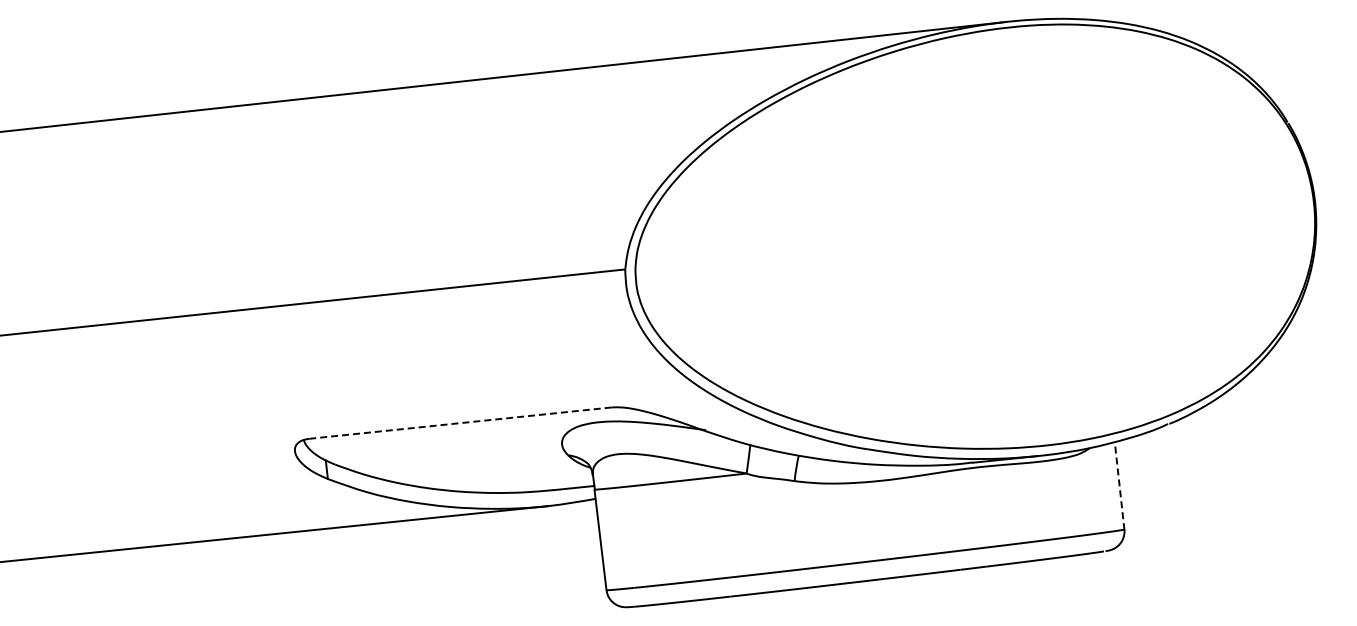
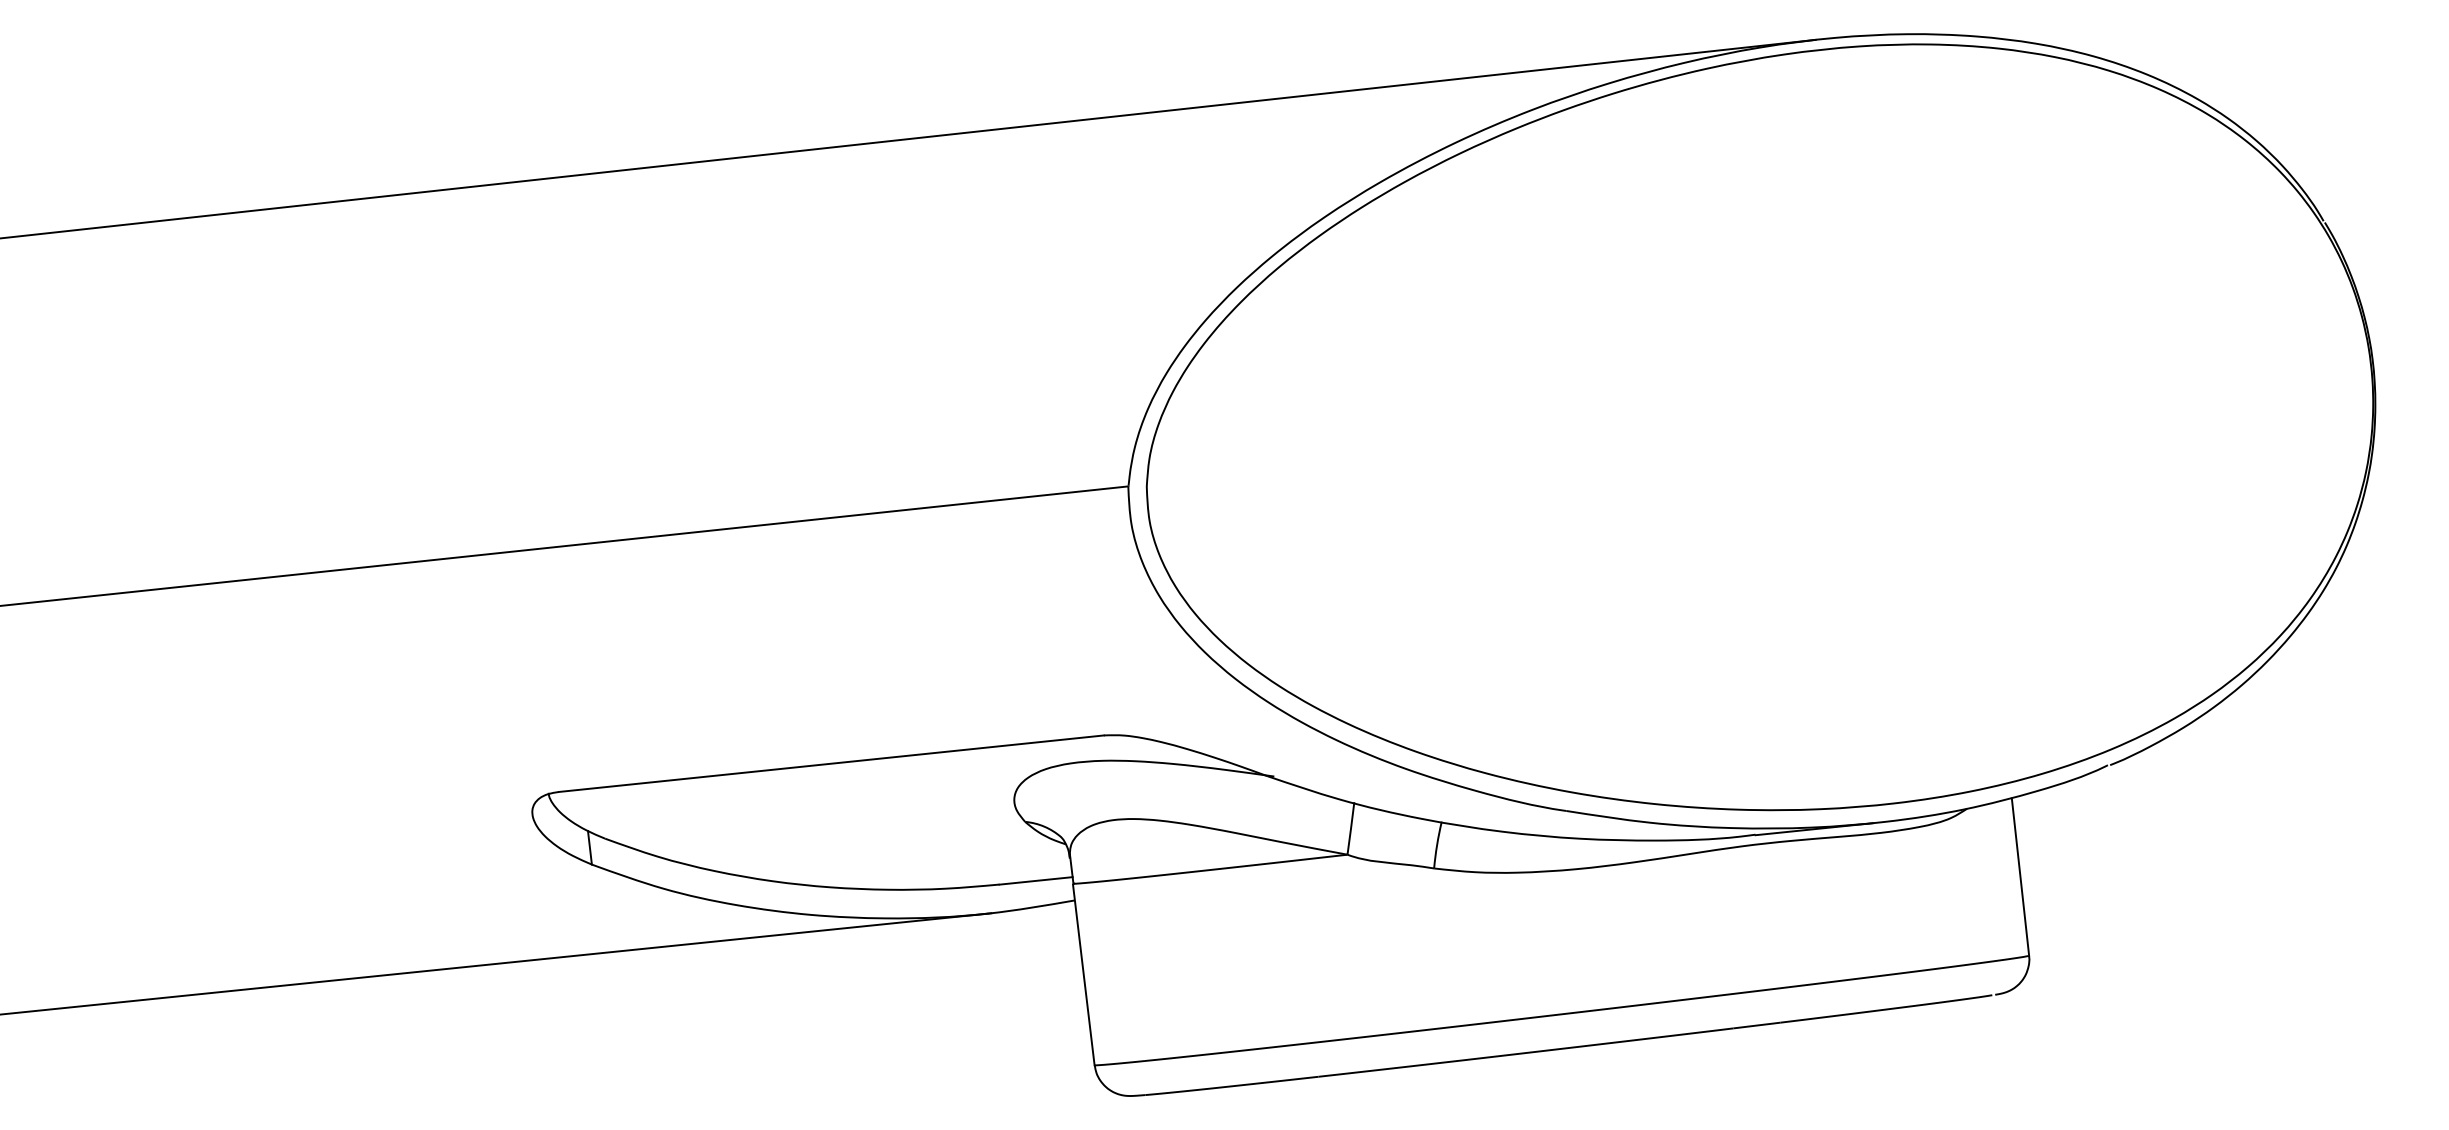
line: (460, 423) -> (831, 764), dashed -> solid
line: (1119, 485) -> (2020, 876), dashed -> solid

